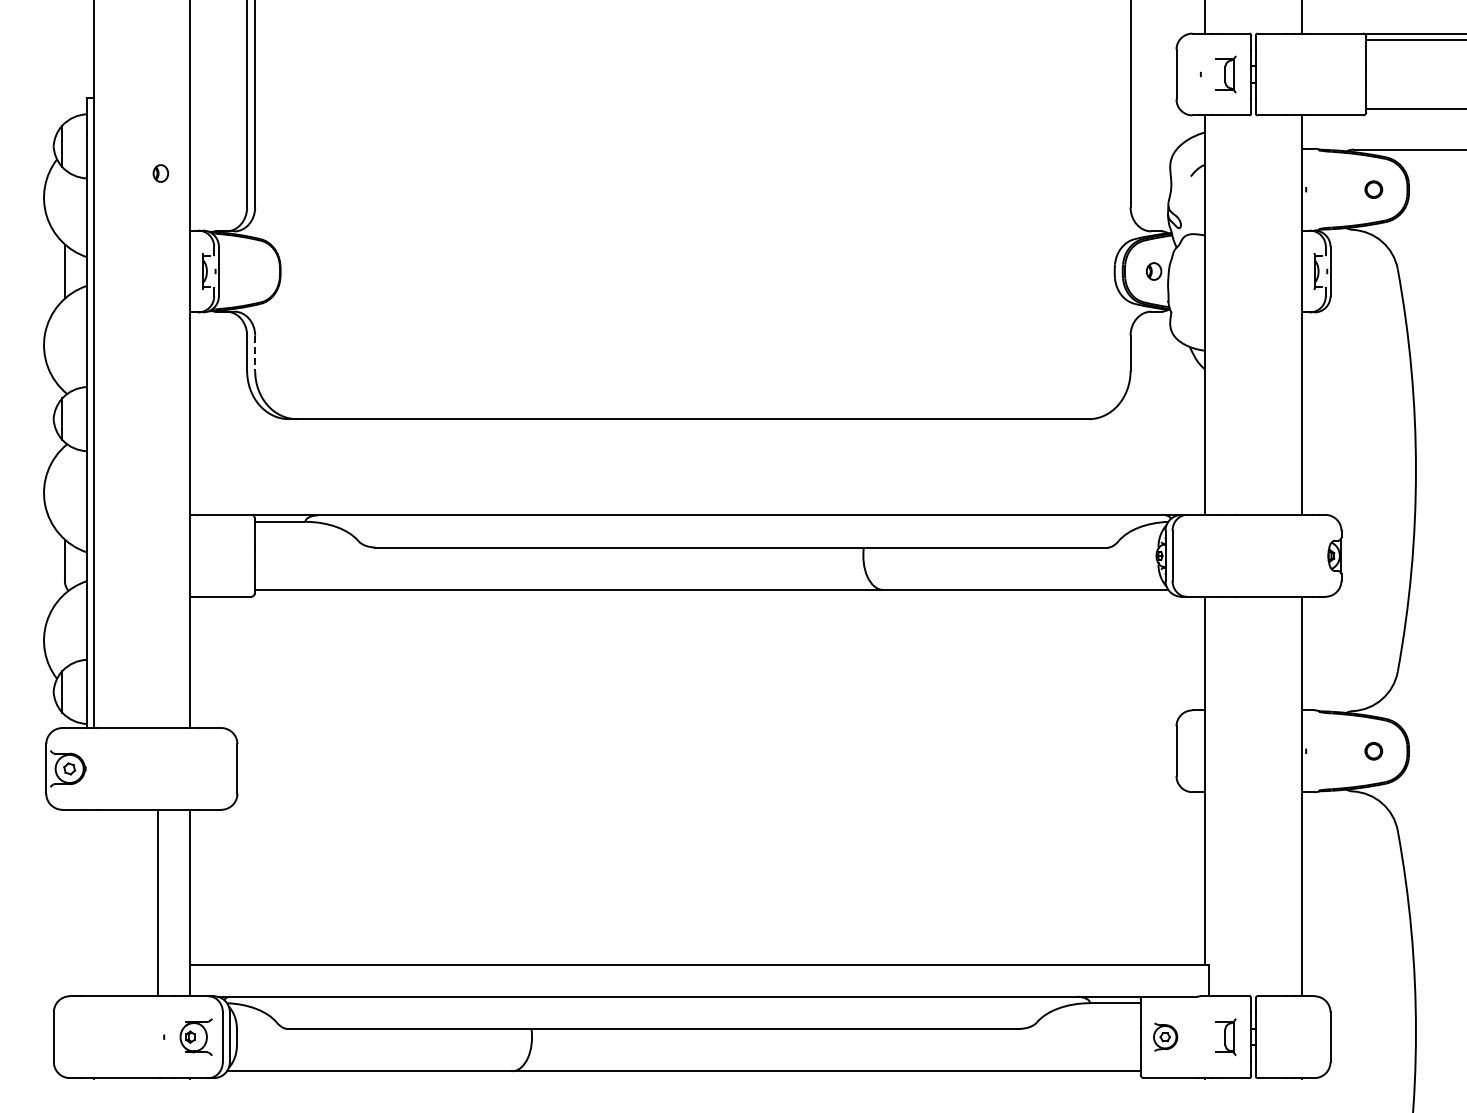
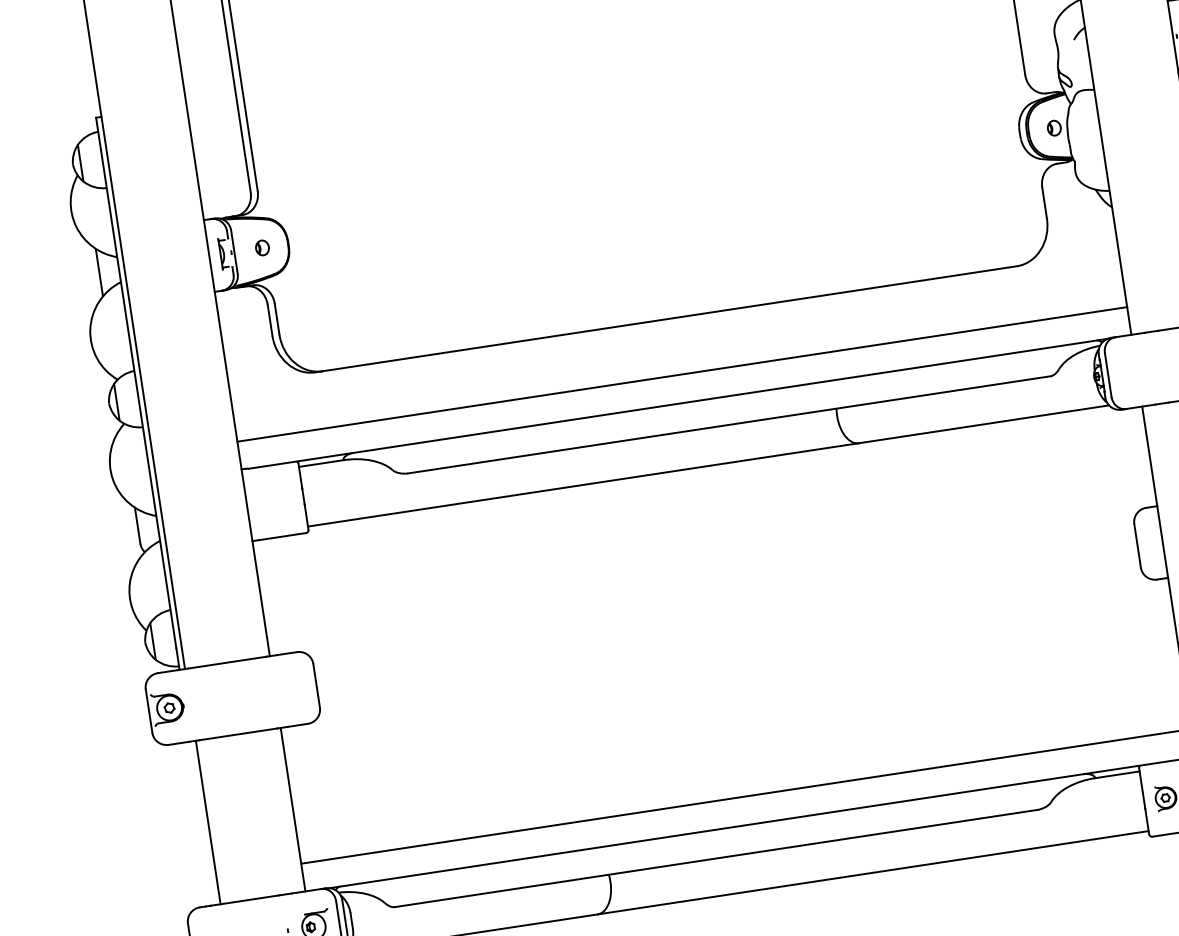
part: (160, 173) -> (262, 247), moved
line: (255, 353) -> (277, 319), dashed -> solid
line: (697, 483) -> (682, 374), added
line: (157, 902) -> (208, 822), moved

